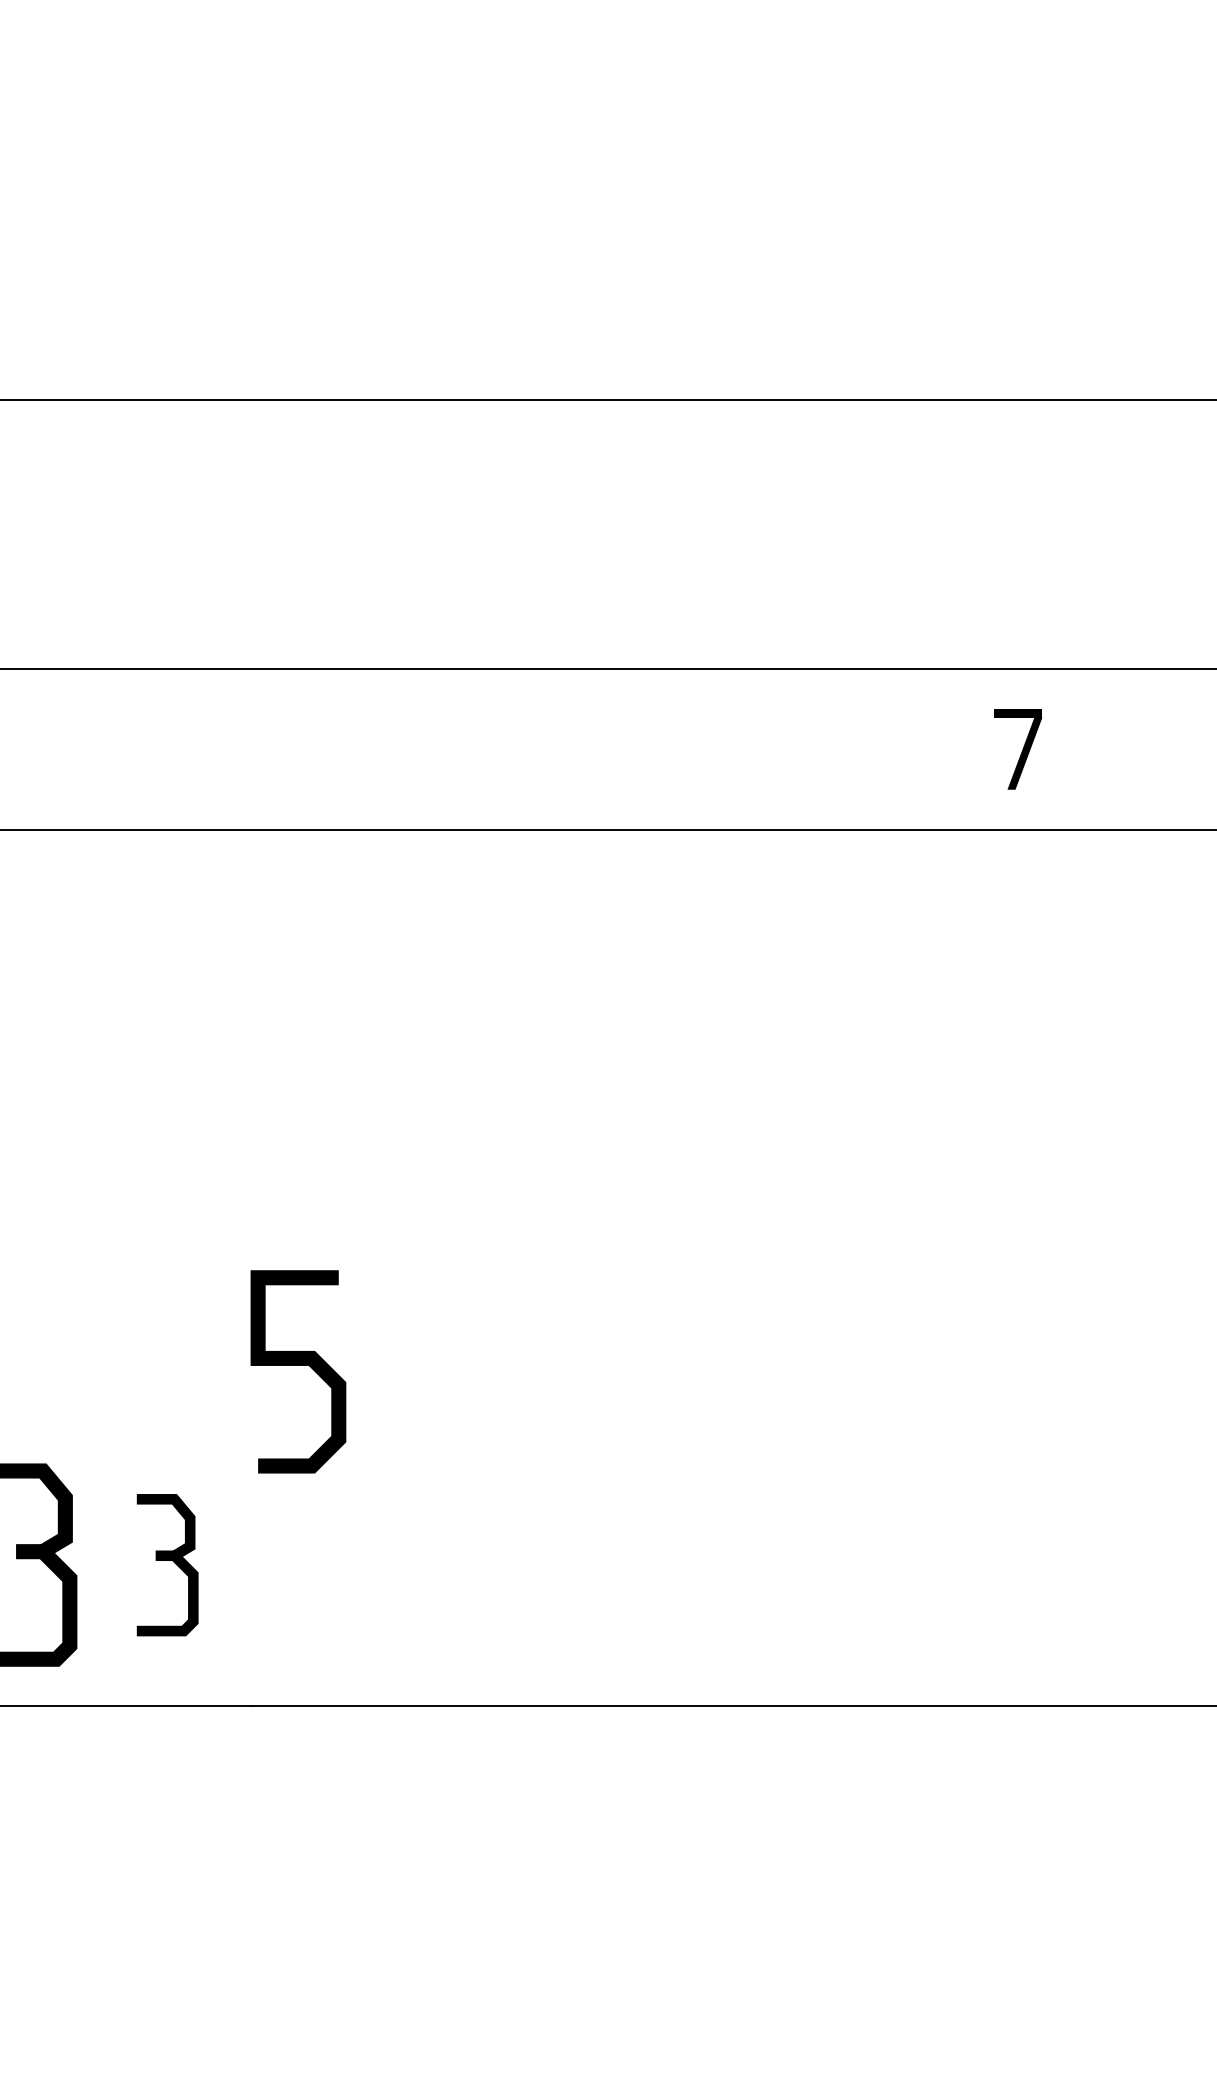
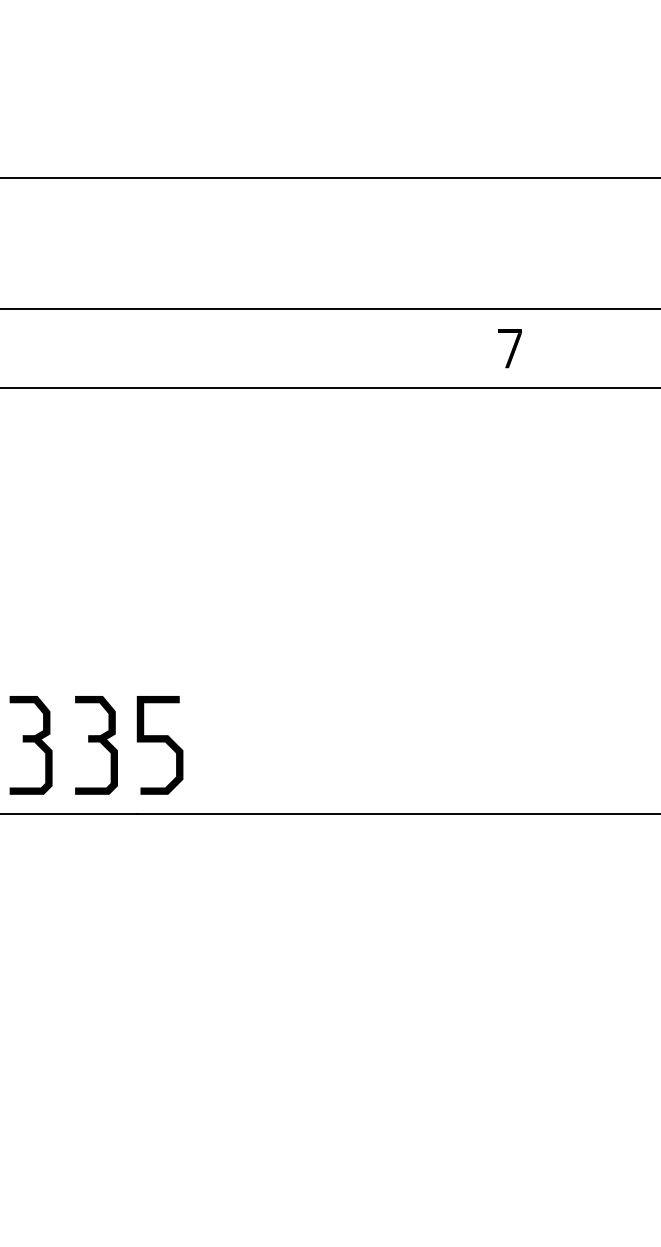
curve: (297, 1365) -> (159, 742), moved
part: (167, 1565) -> (96, 745), size x1.43

